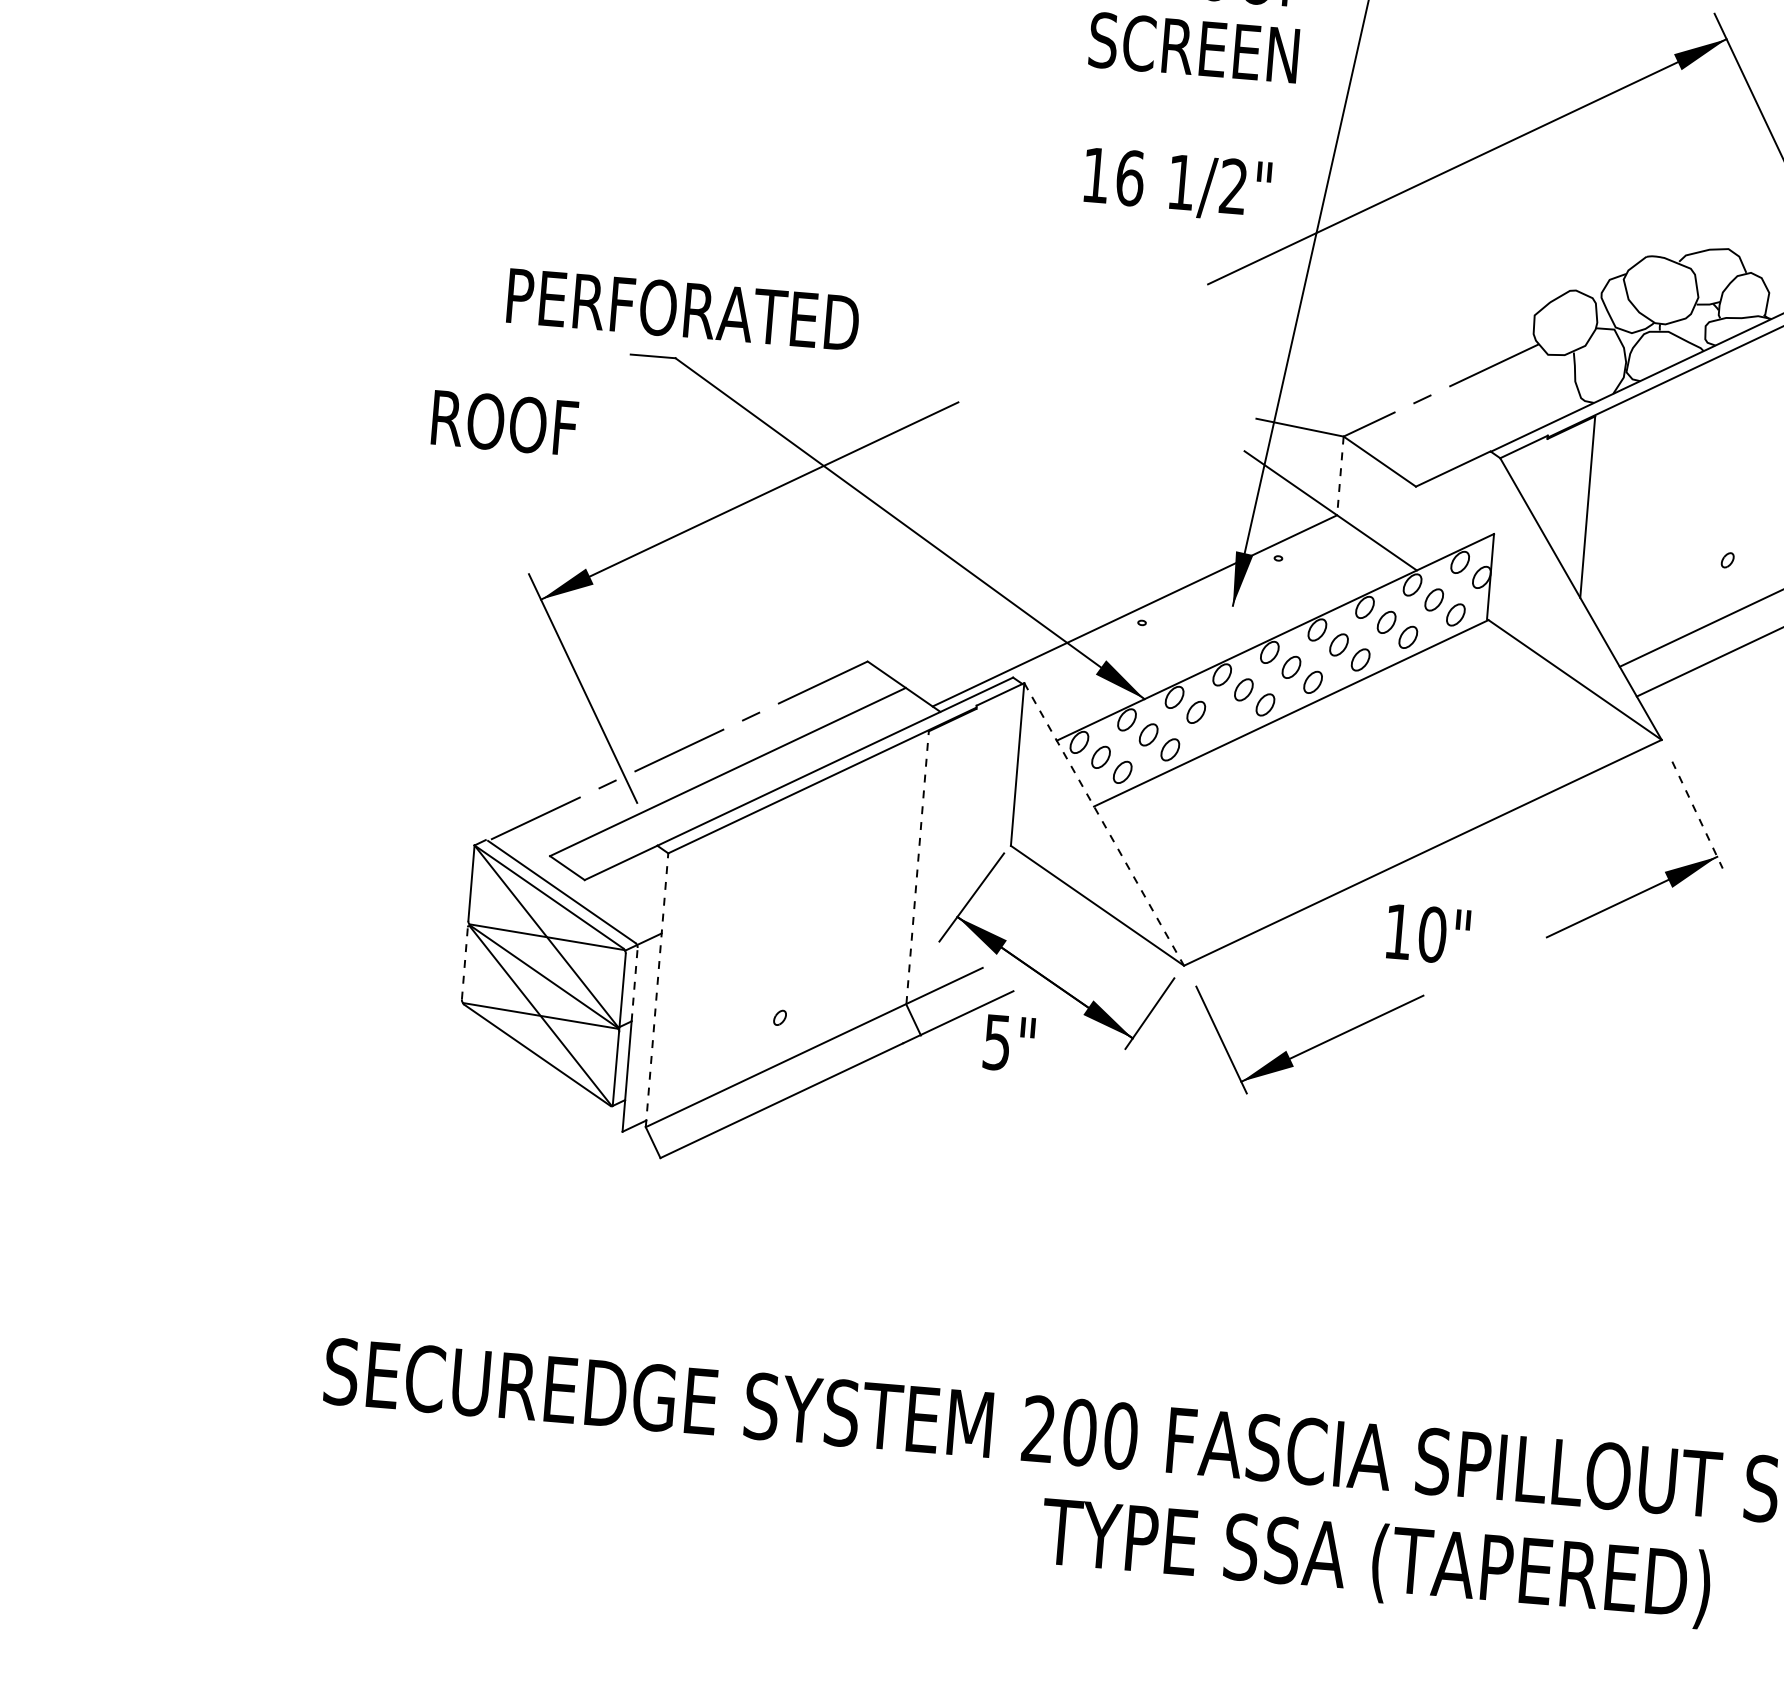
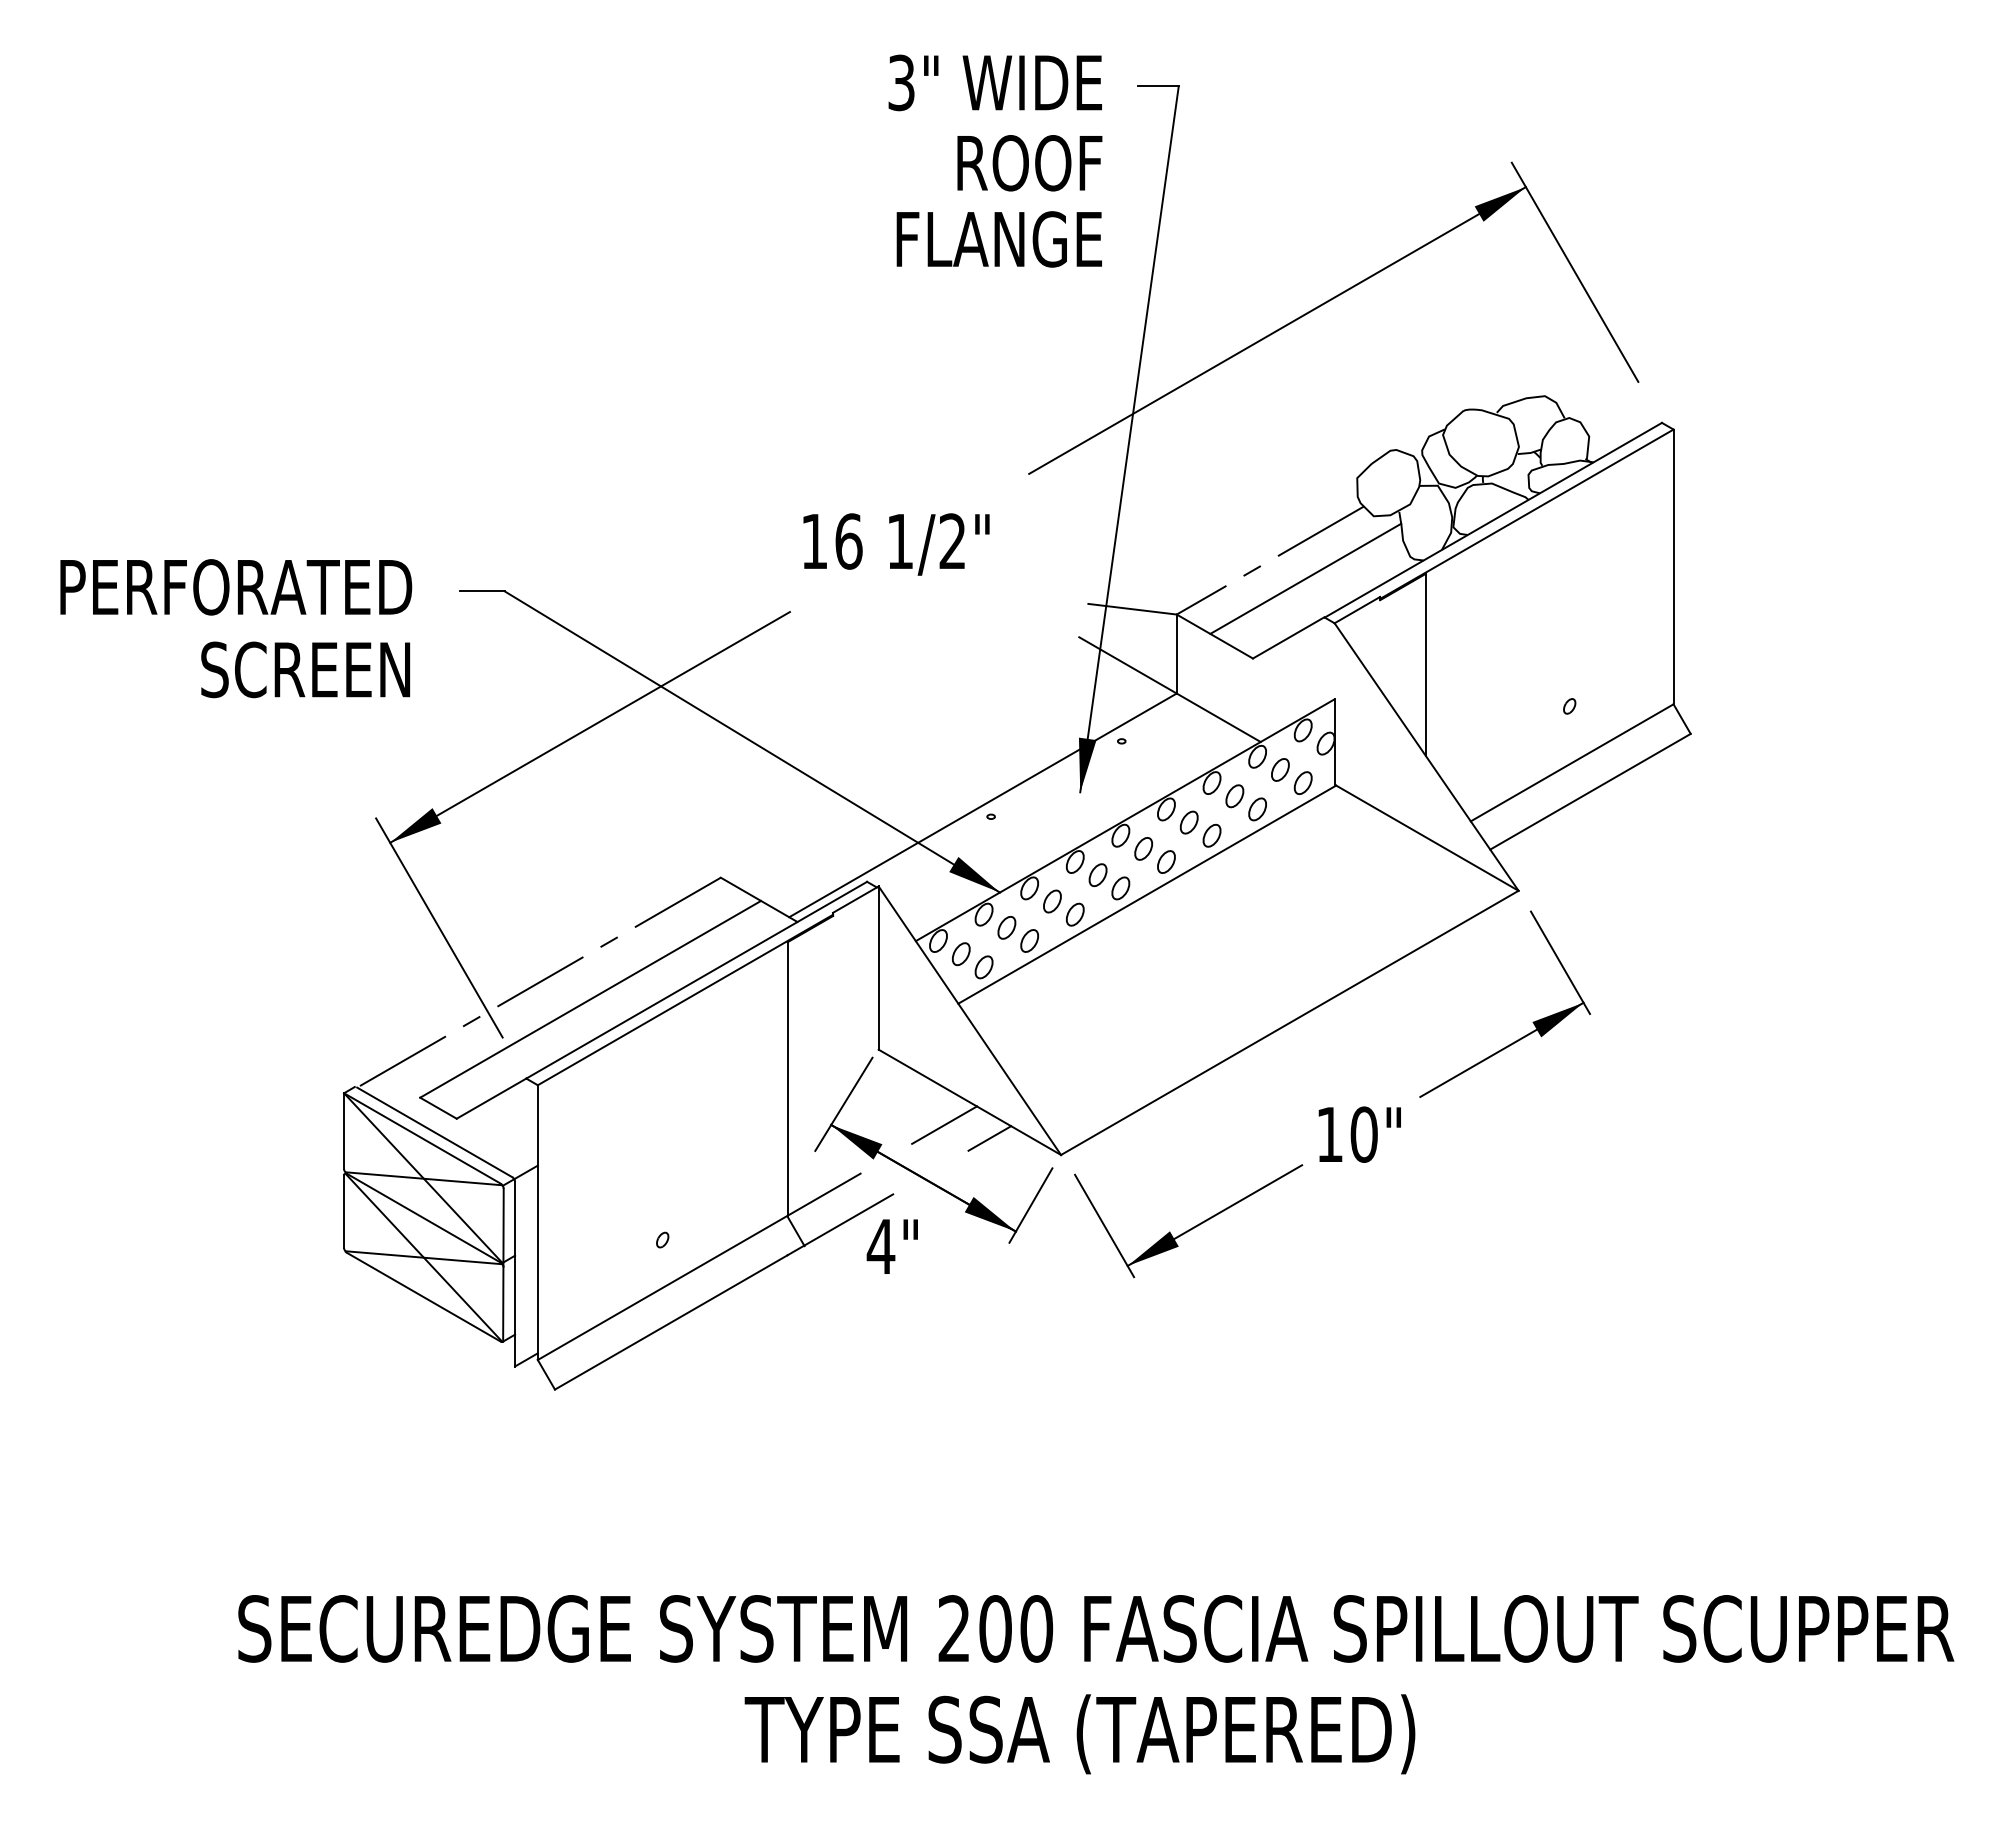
text: (1194, 48) -> (996, 239), SCREEN -> FLANGE
text: (1177, 185) -> (896, 544), moved
text: (683, 310) -> (236, 587), moved
line: (1474, 411) -> (1305, 578), added
text: (471, 420) -> (306, 669), ROOF -> SCREEN
line: (1340, 476) -> (1176, 654), dashed -> solid
circle: (1218, 727) -> (1075, 914), added
line: (1697, 815) -> (1560, 963), dashed -> solid
line: (1104, 825) -> (970, 1021), dashed -> solid
line: (917, 868) -> (787, 1079), dashed -> solid
line: (1070, 925) -> (944, 1124), added
text: (1427, 934) -> (1359, 1134), moved
line: (1114, 943) -> (989, 1138), added
line: (465, 963) -> (344, 1211), dashed -> solid
line: (635, 984) -> (515, 1218), dashed -> solid
line: (656, 990) -> (537, 1222), dashed -> solid
text: (996, 1042) -> (880, 1246), 5" -> 4"
text: (1375, 1562) -> (1079, 1734), moved

